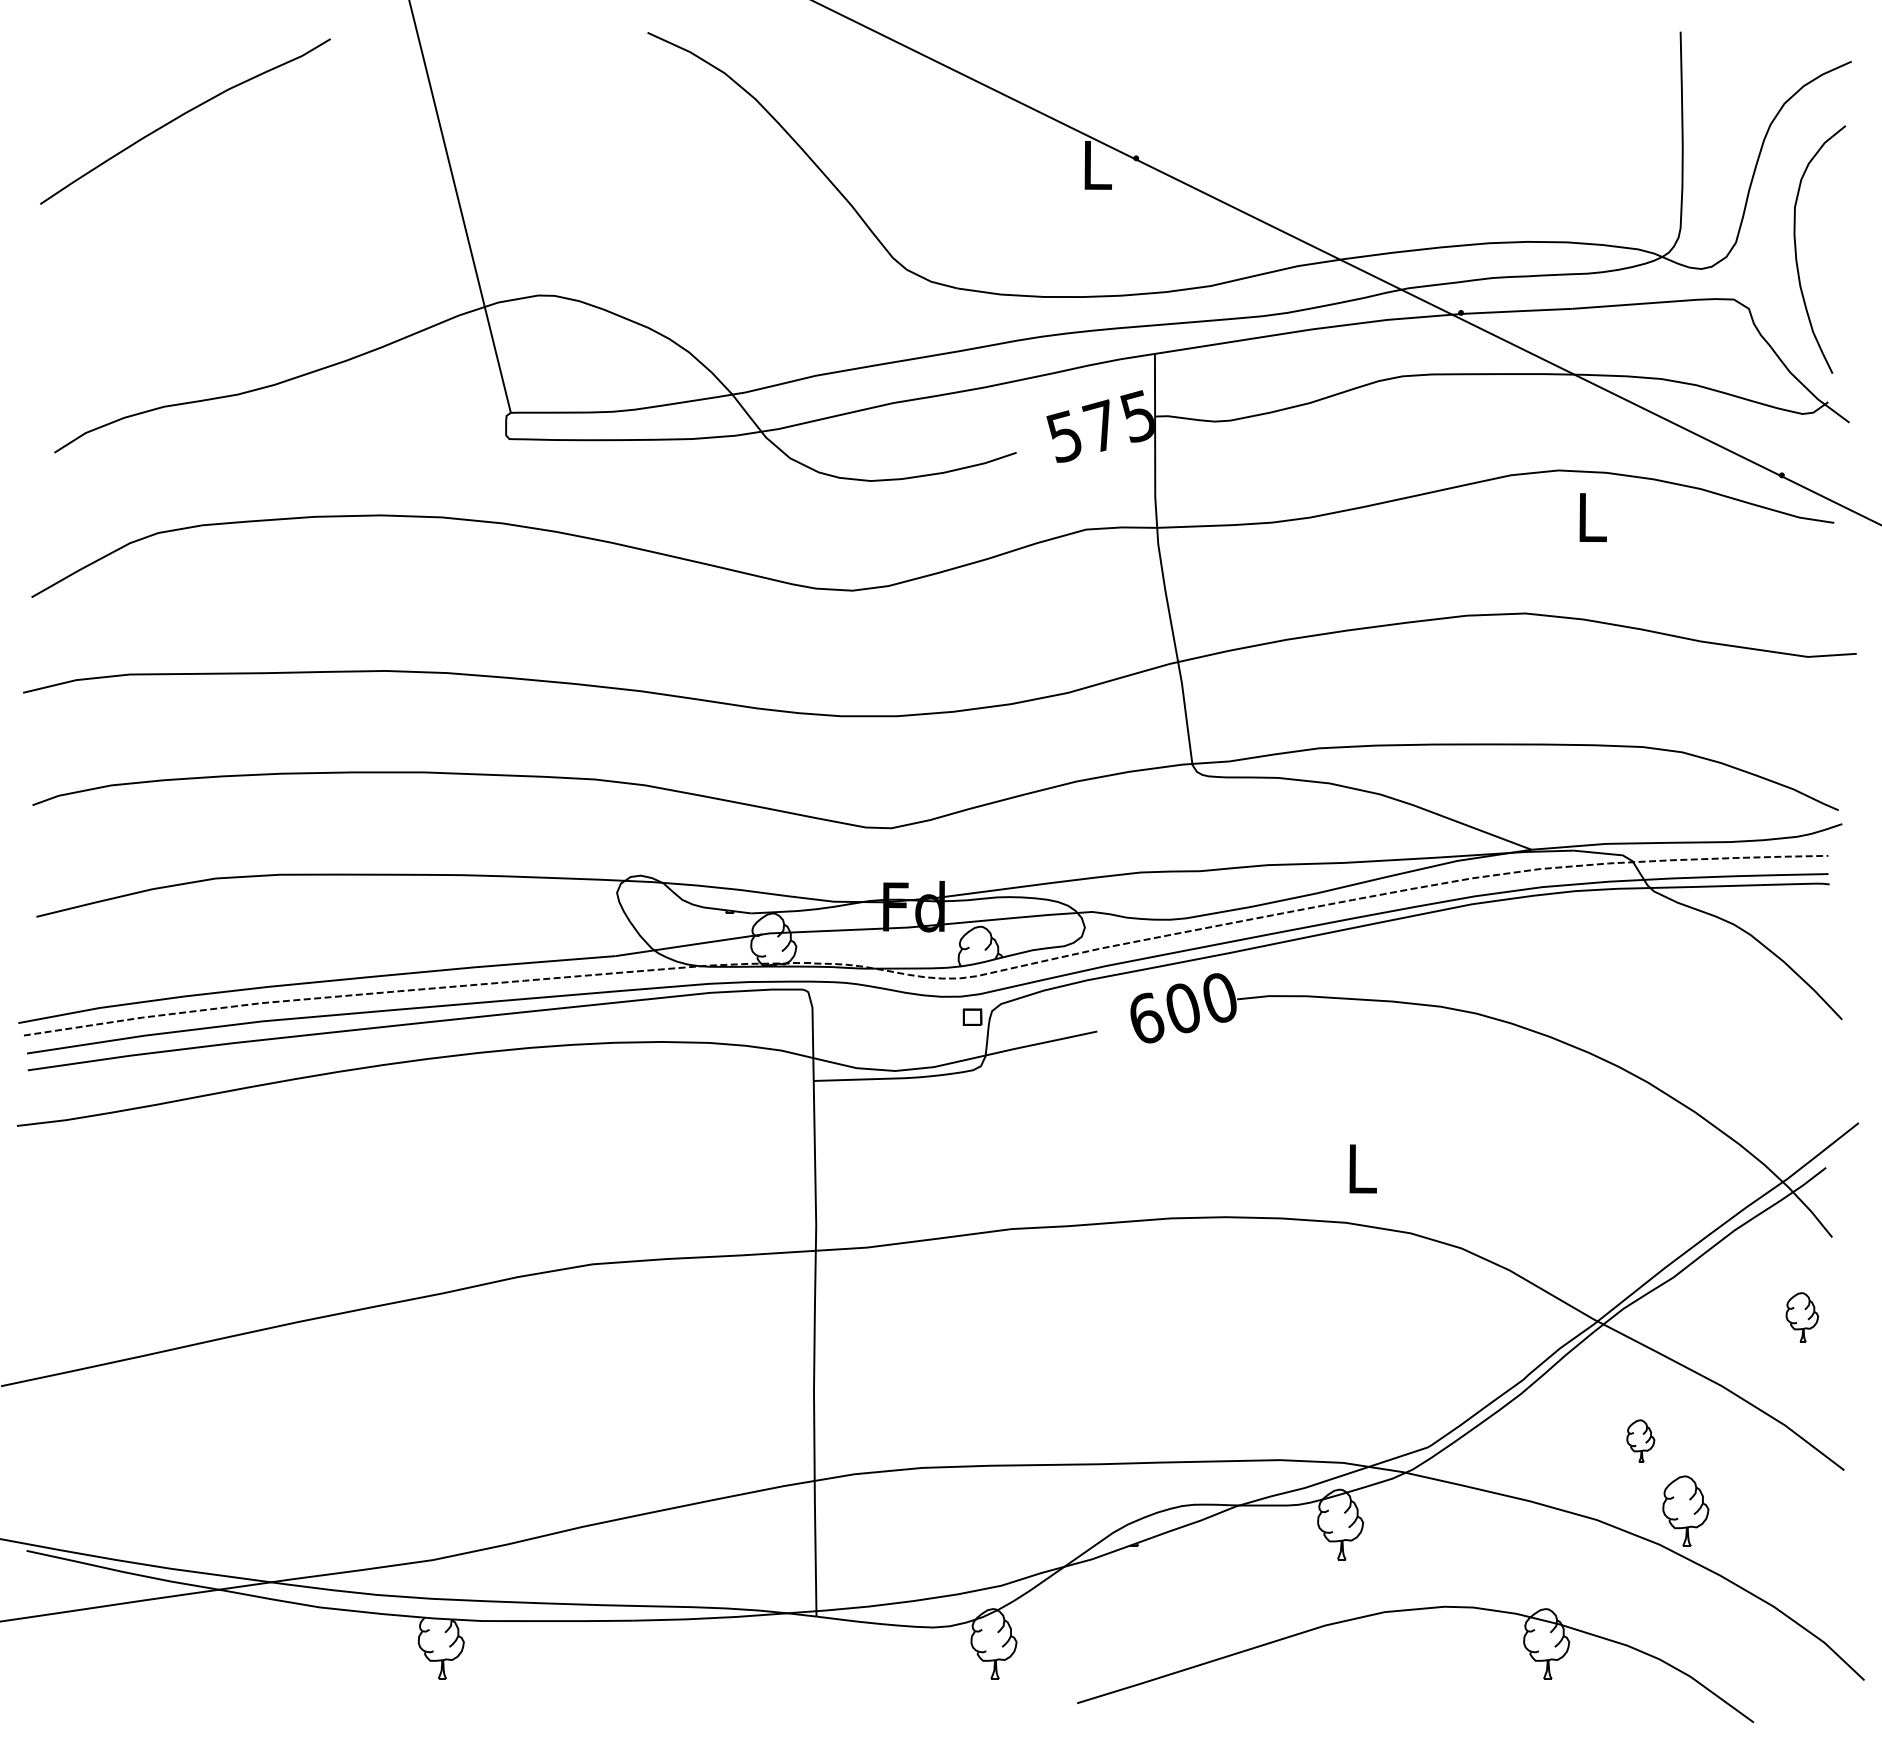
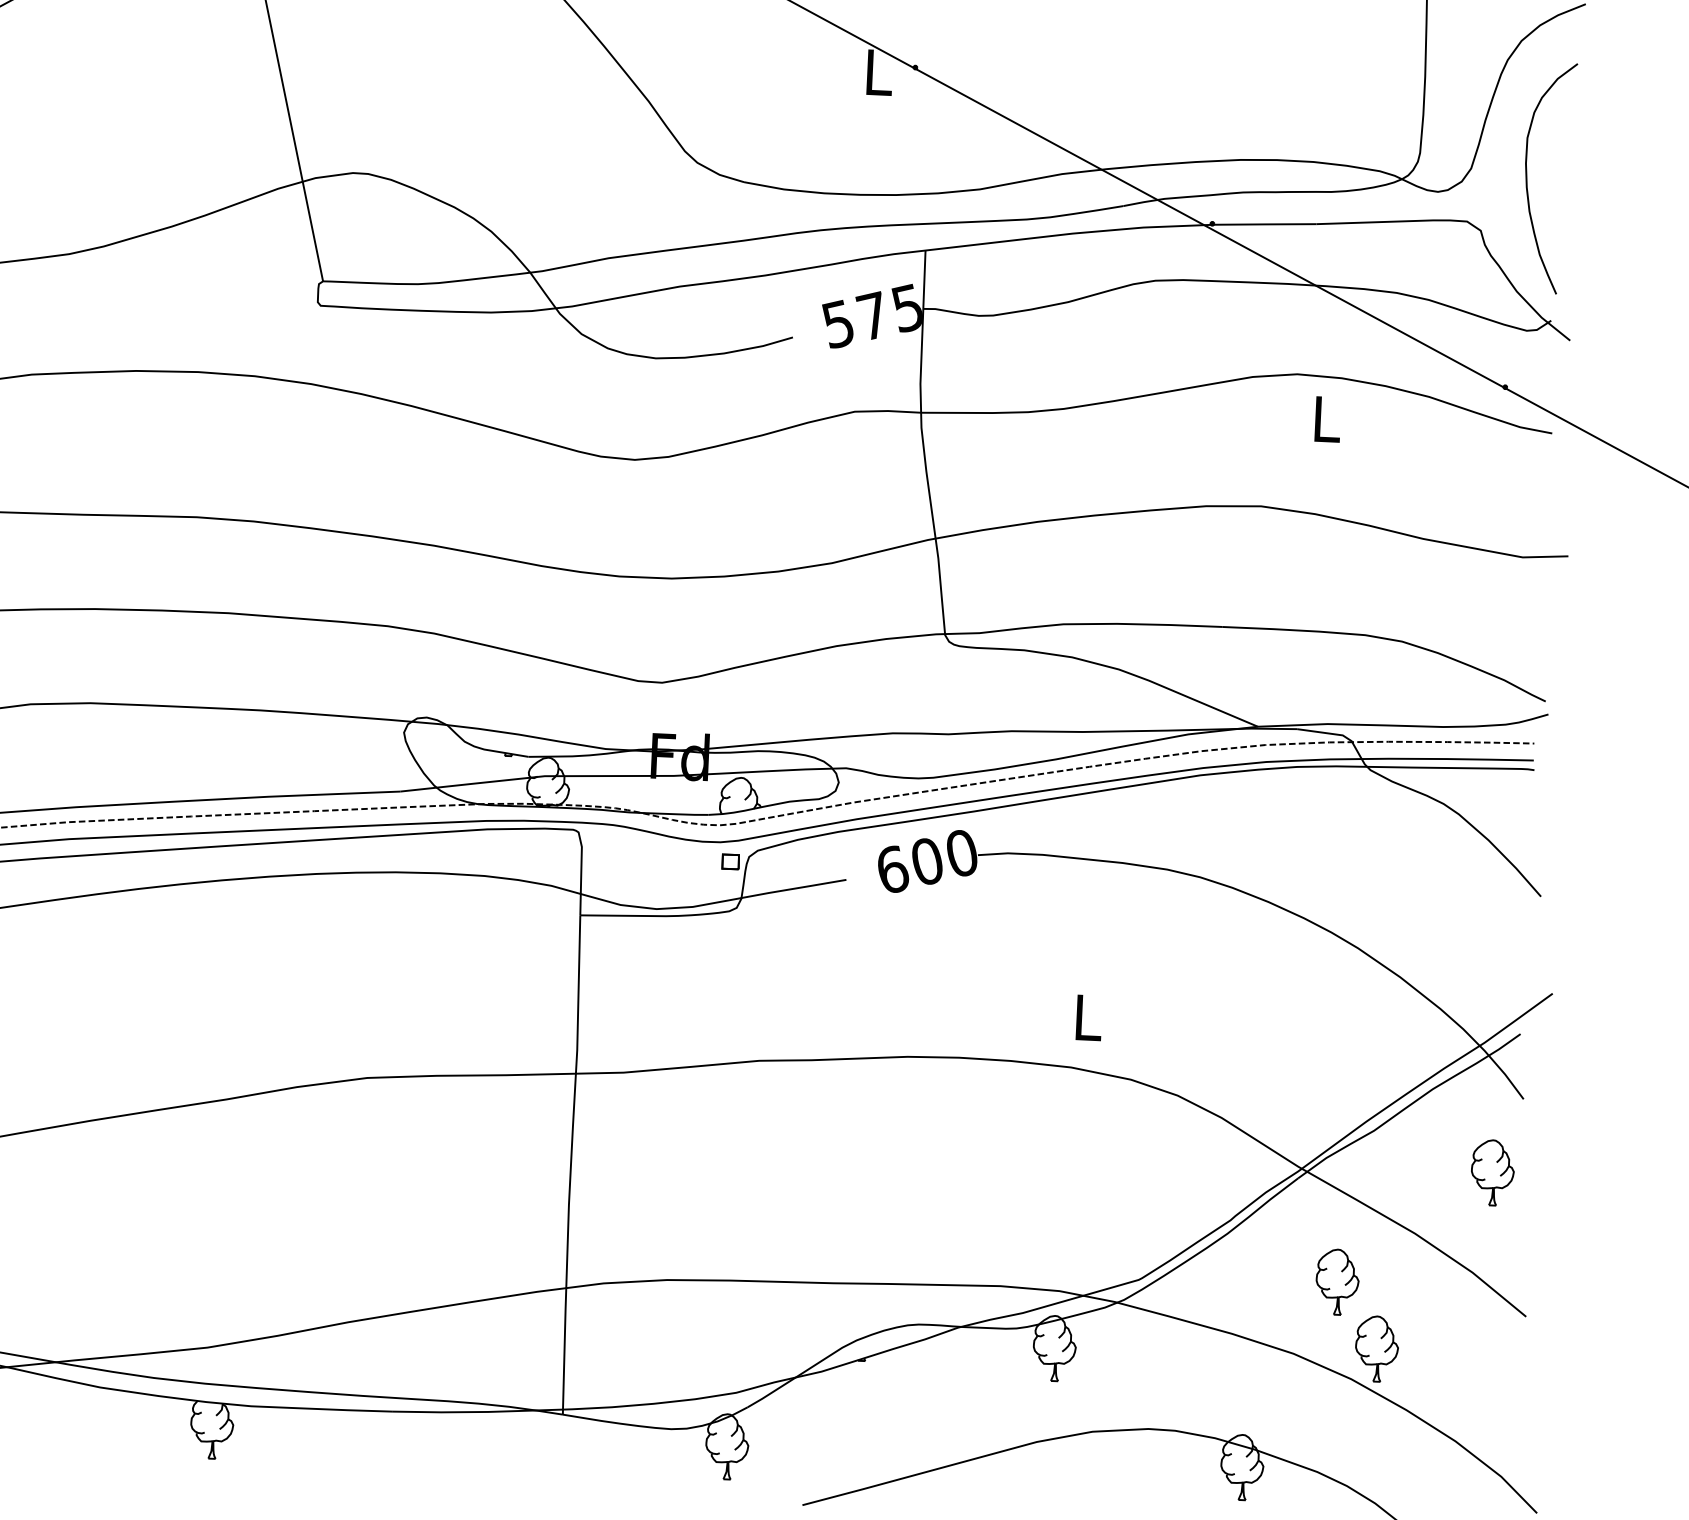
part: (1802, 1317) -> (1492, 1172), size x1.43
part: (1640, 1440) -> (1337, 1281), size x1.67

